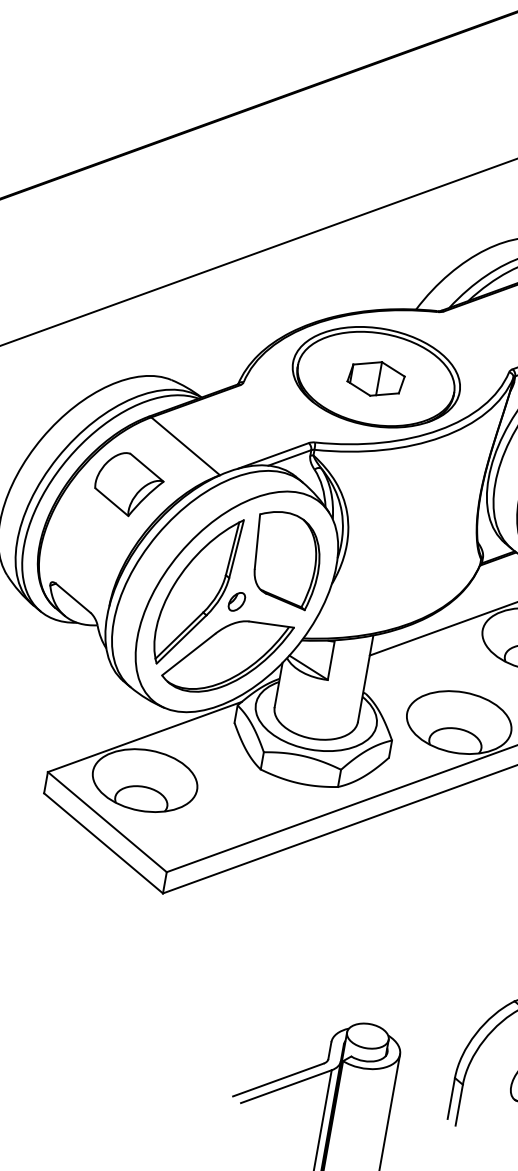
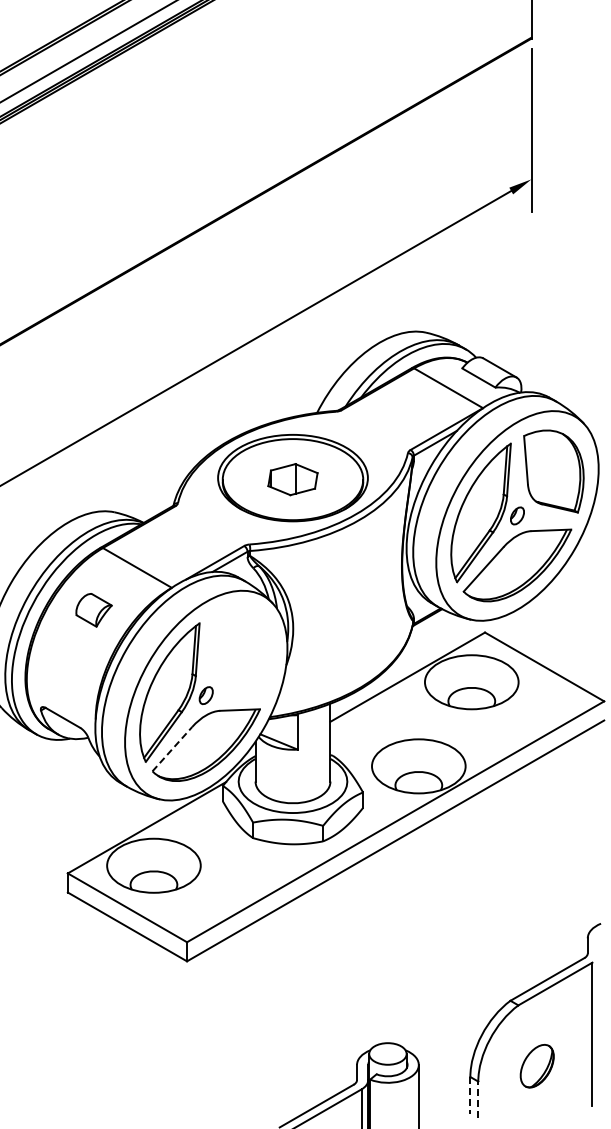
part: (128, 484) -> (93, 610), size x0.6
part: (285, 559) -> (242, 651), removed
line: (188, 655) -> (172, 749), solid -> dashed
line: (451, 1098) -> (470, 1095), solid -> dashed
line: (459, 1104) -> (478, 1099), solid -> dashed

